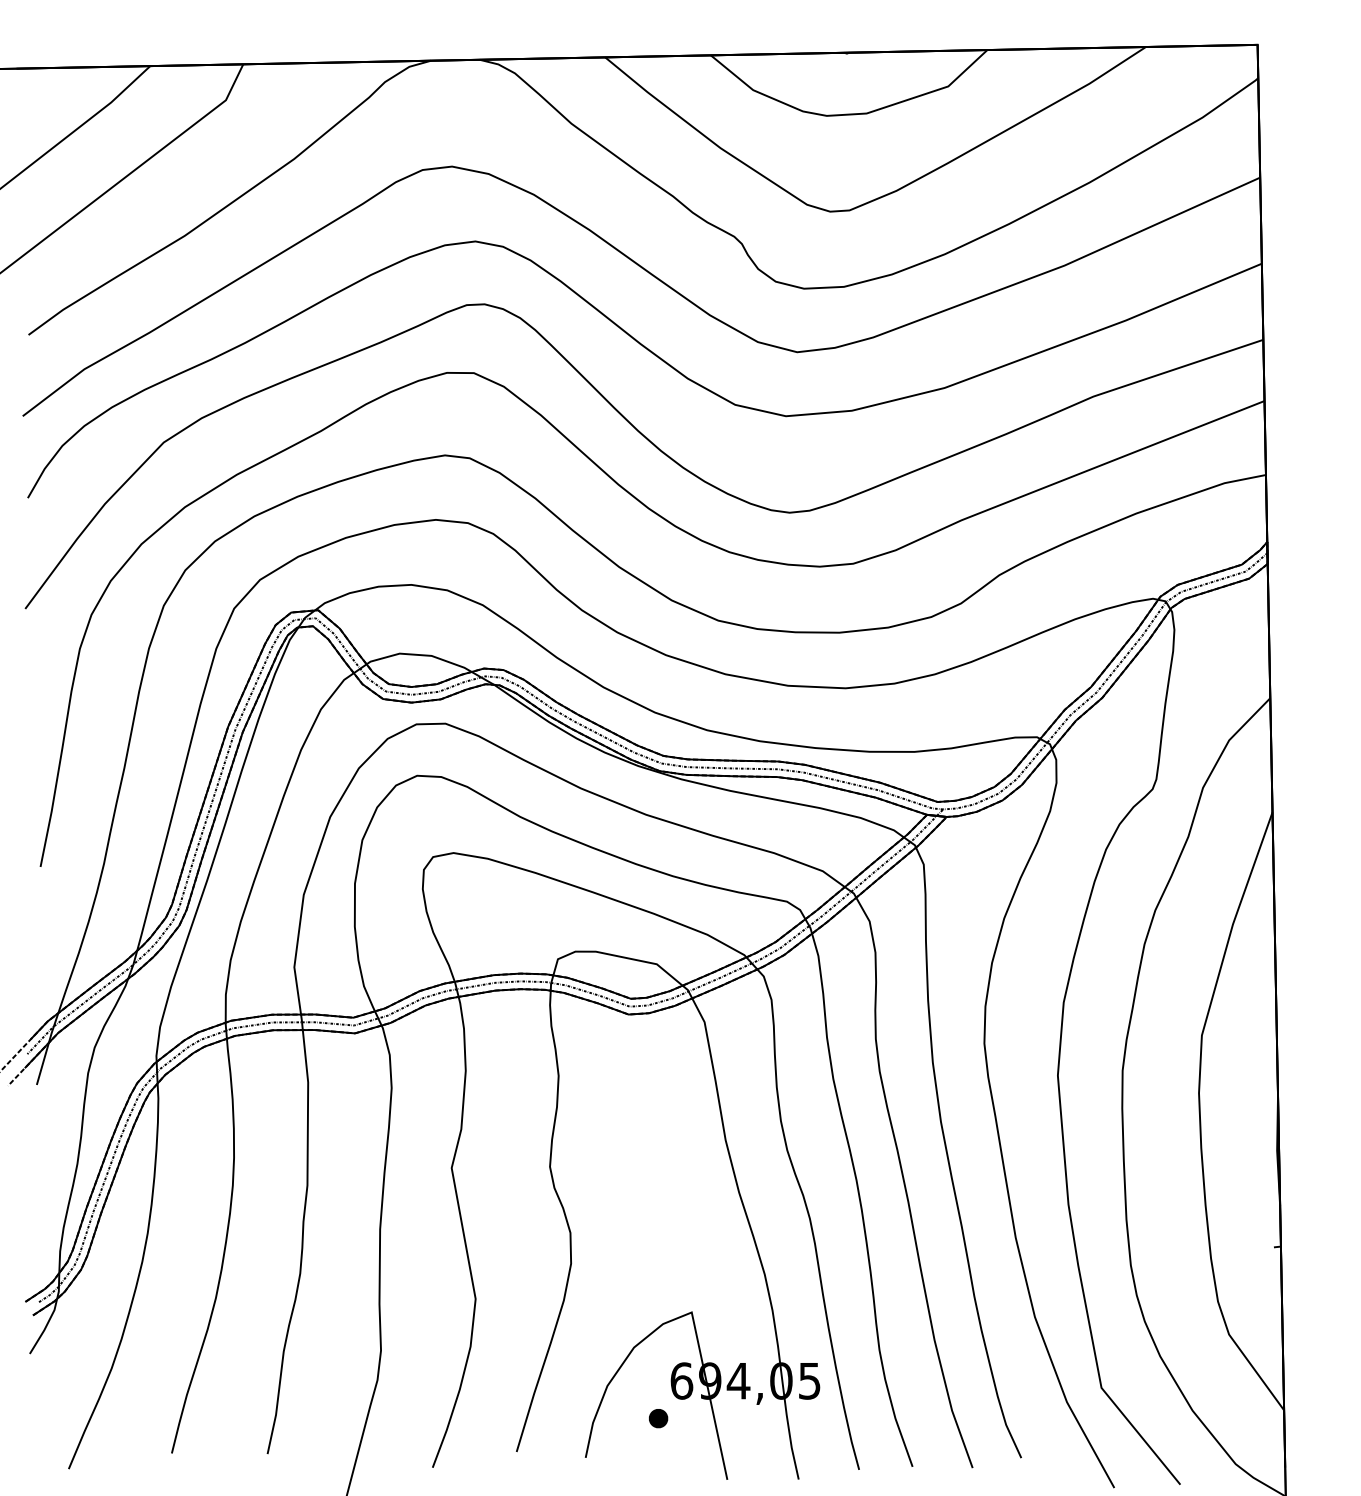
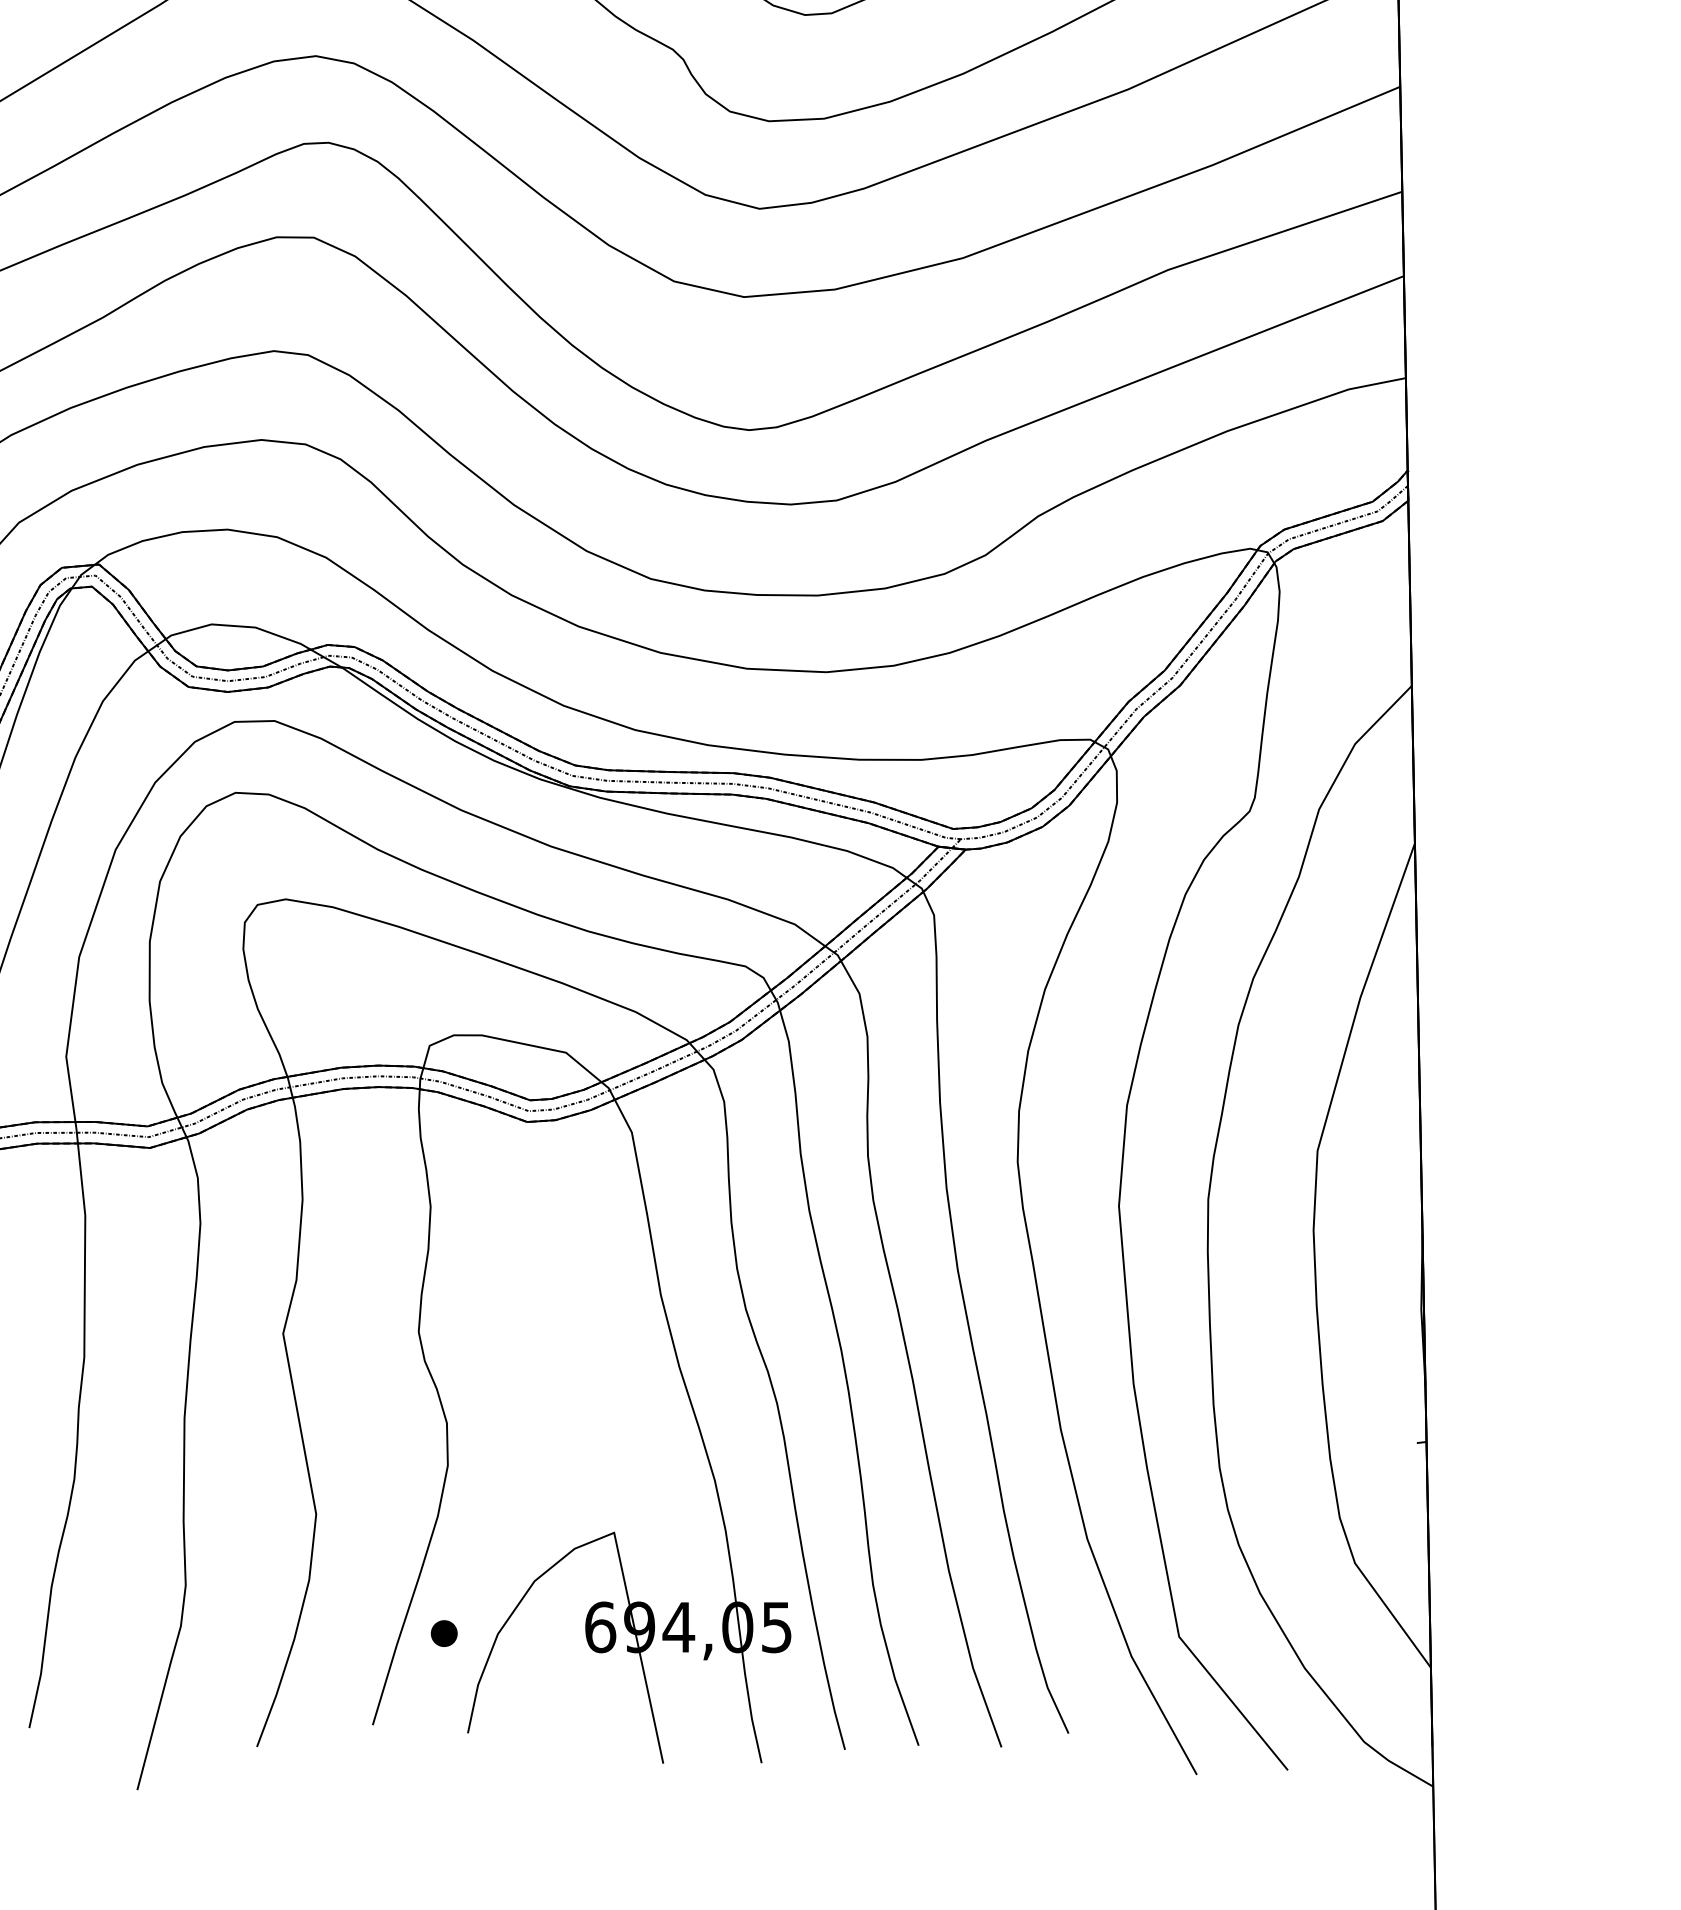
part: (658, 1418) -> (444, 1633), moved

